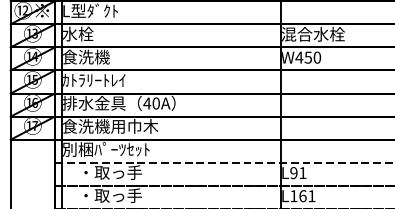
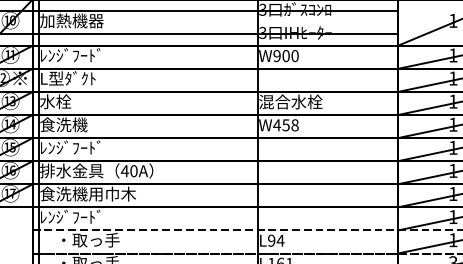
text: (316, 57) -> (294, 125), W450 -> W458
text: (93, 79) -> (71, 147), ｶﾄﾗﾘｰﾄﾚｲ -> ﾚﾝｼﾞﾌｰﾄﾞ
text: (105, 148) -> (83, 216), 別梱ﾊﾟｰﾂｾｯﾄ -> ﾚﾝｼﾞﾌｰﾄﾞ
text: (302, 172) -> (280, 240), L91 -> L94

